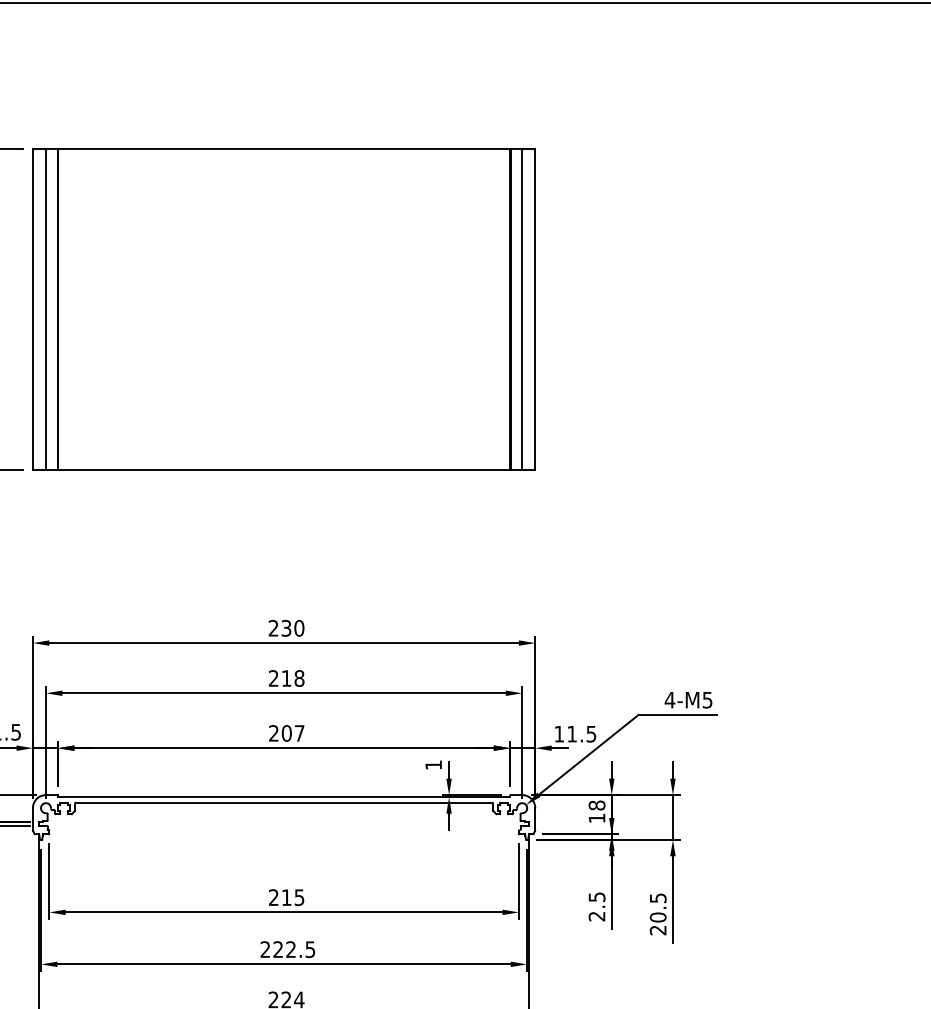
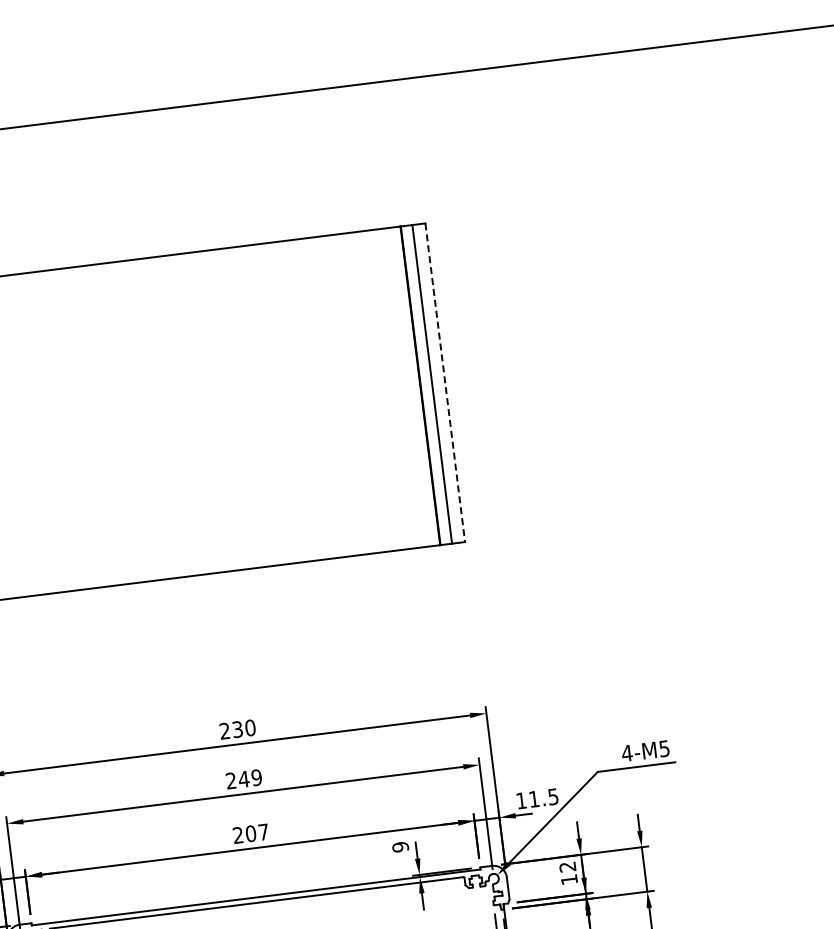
line: (535, 309) -> (445, 382), solid -> dashed
text: (292, 678) -> (249, 778), 218 -> 249
text: (433, 765) -> (400, 847), 1 -> 9
text: (596, 805) -> (567, 867), 18 -> 12

